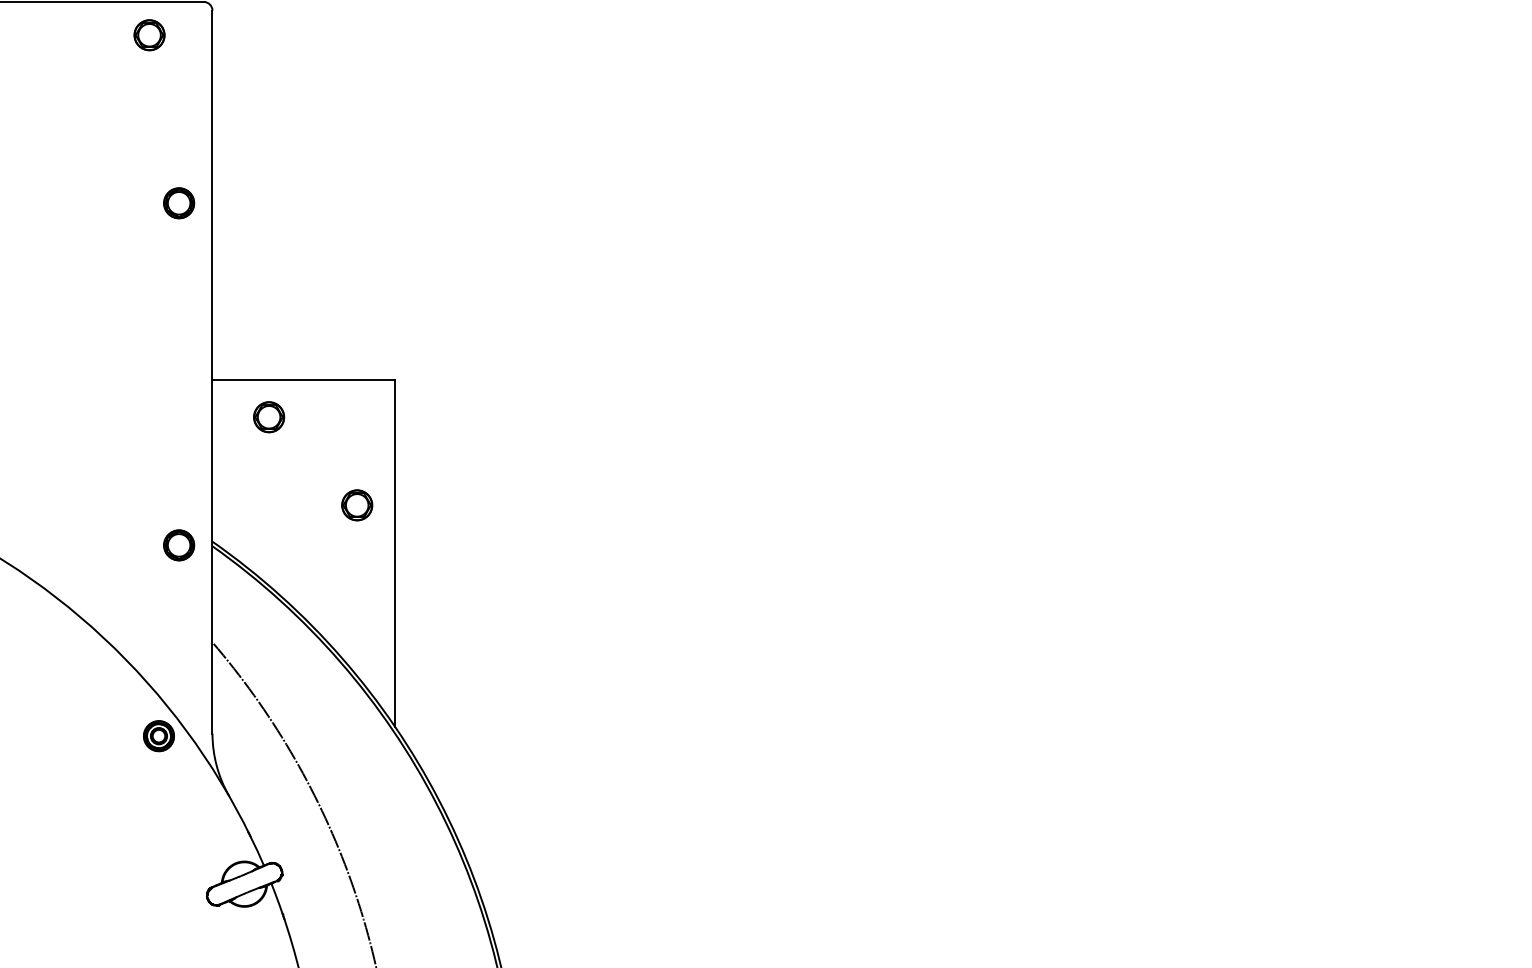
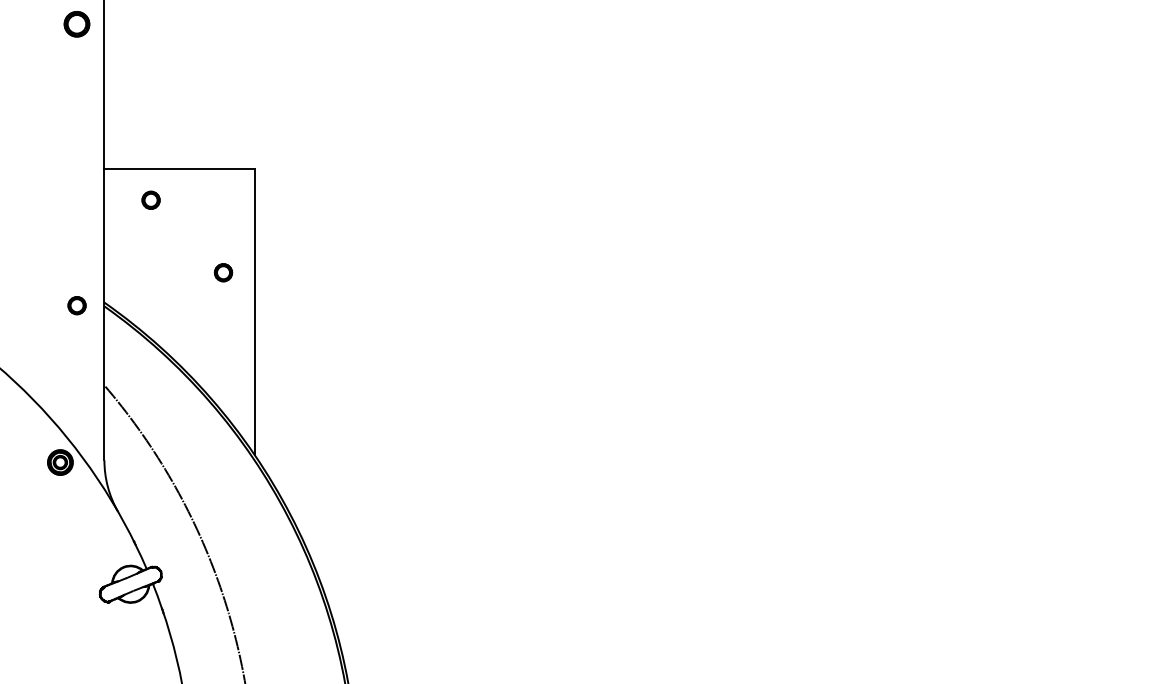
part: (269, 417) -> (151, 200), size x0.7
part: (357, 505) -> (223, 272), size x0.7
part: (179, 545) -> (77, 305), size x0.7

